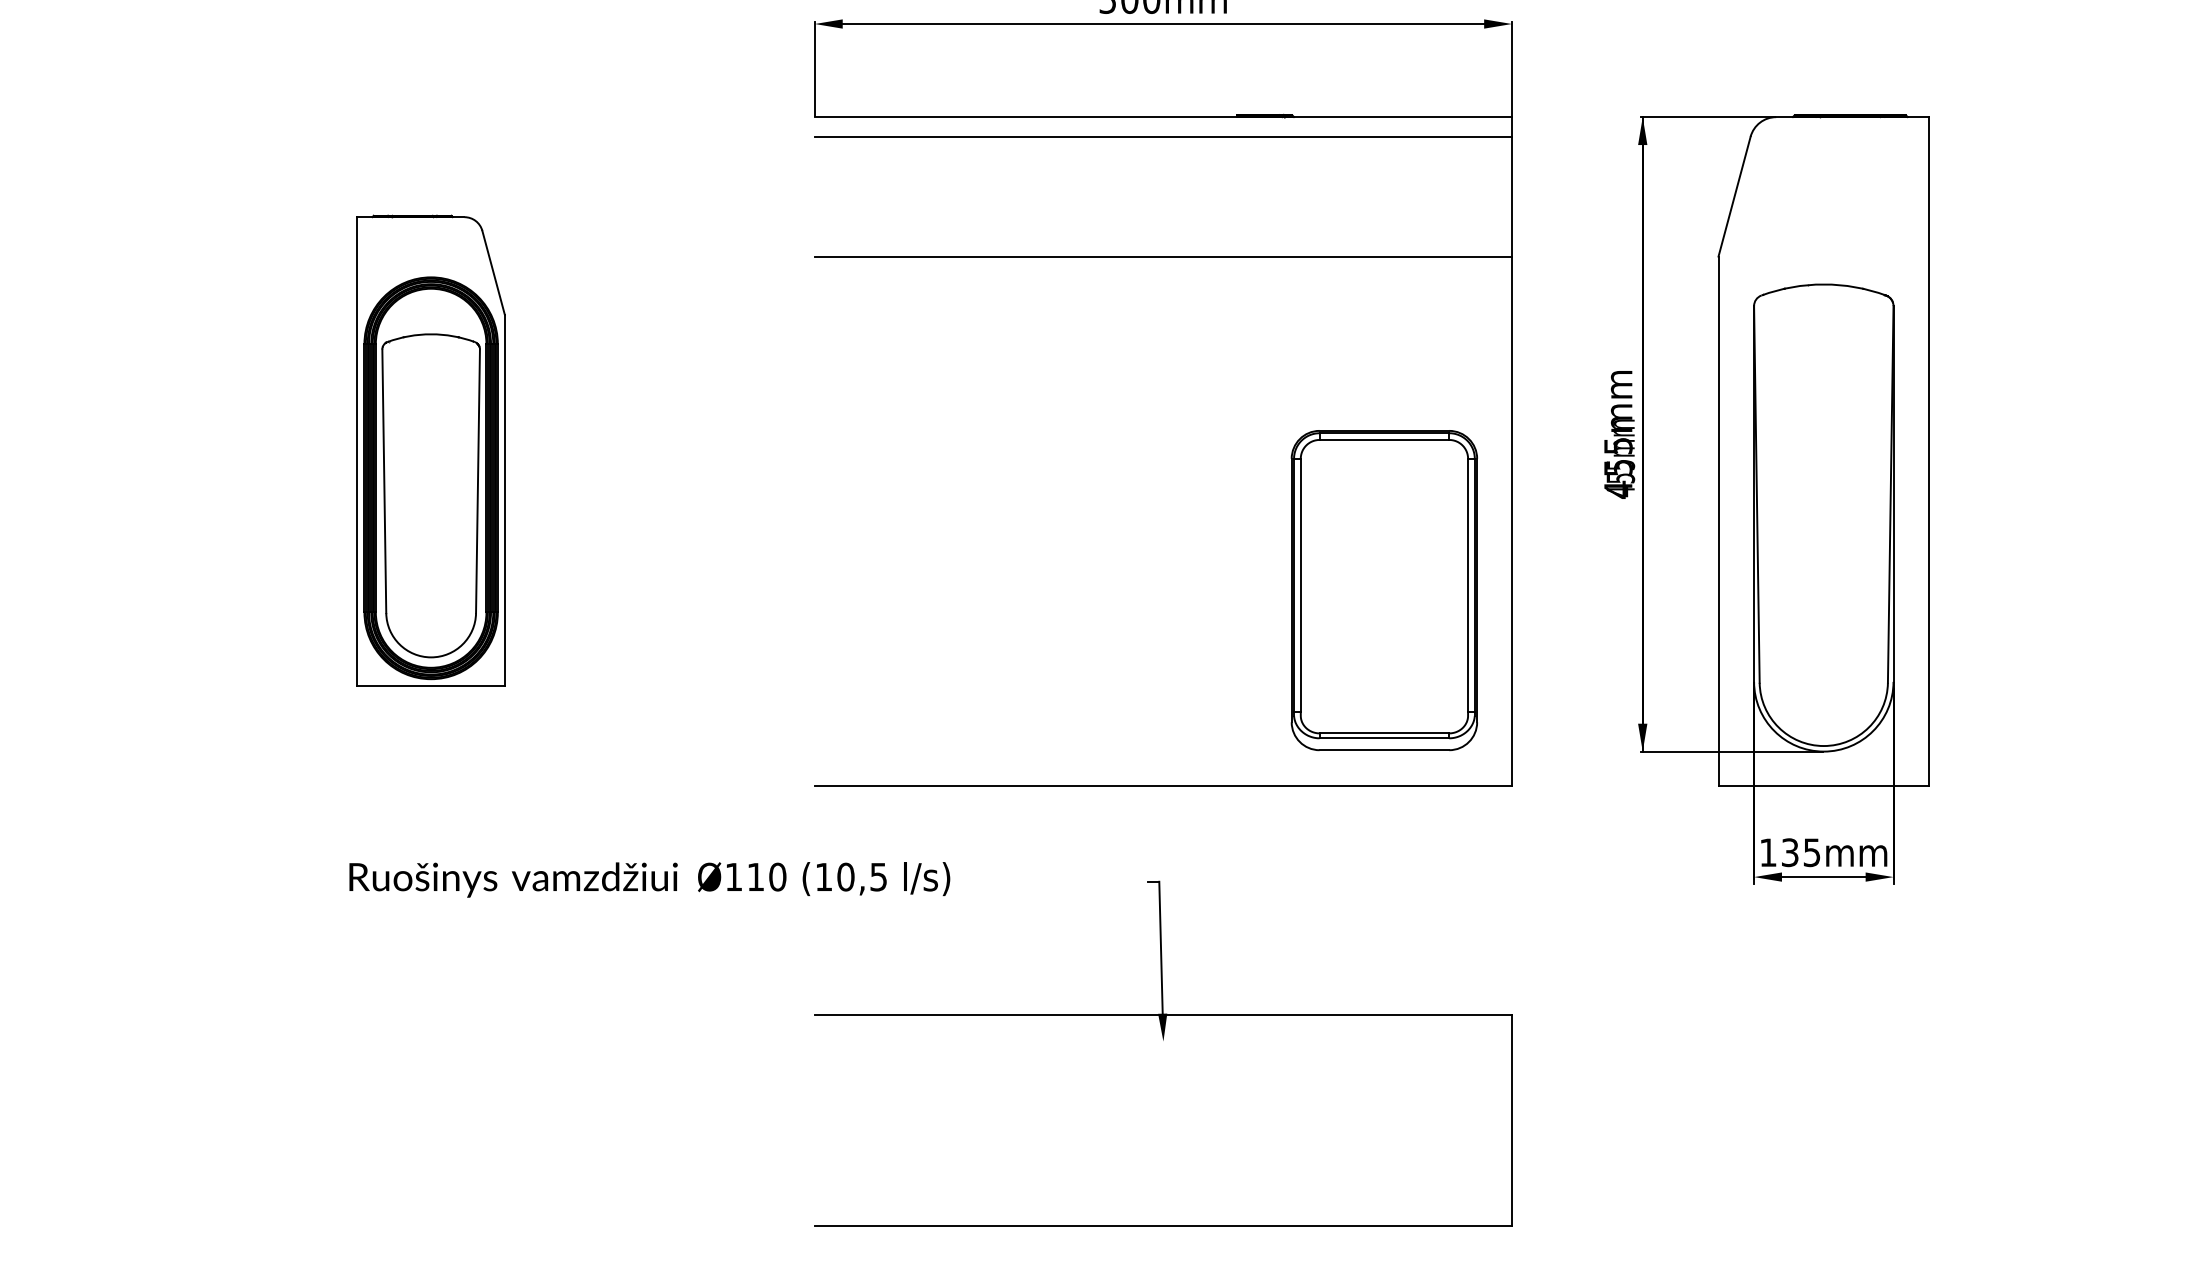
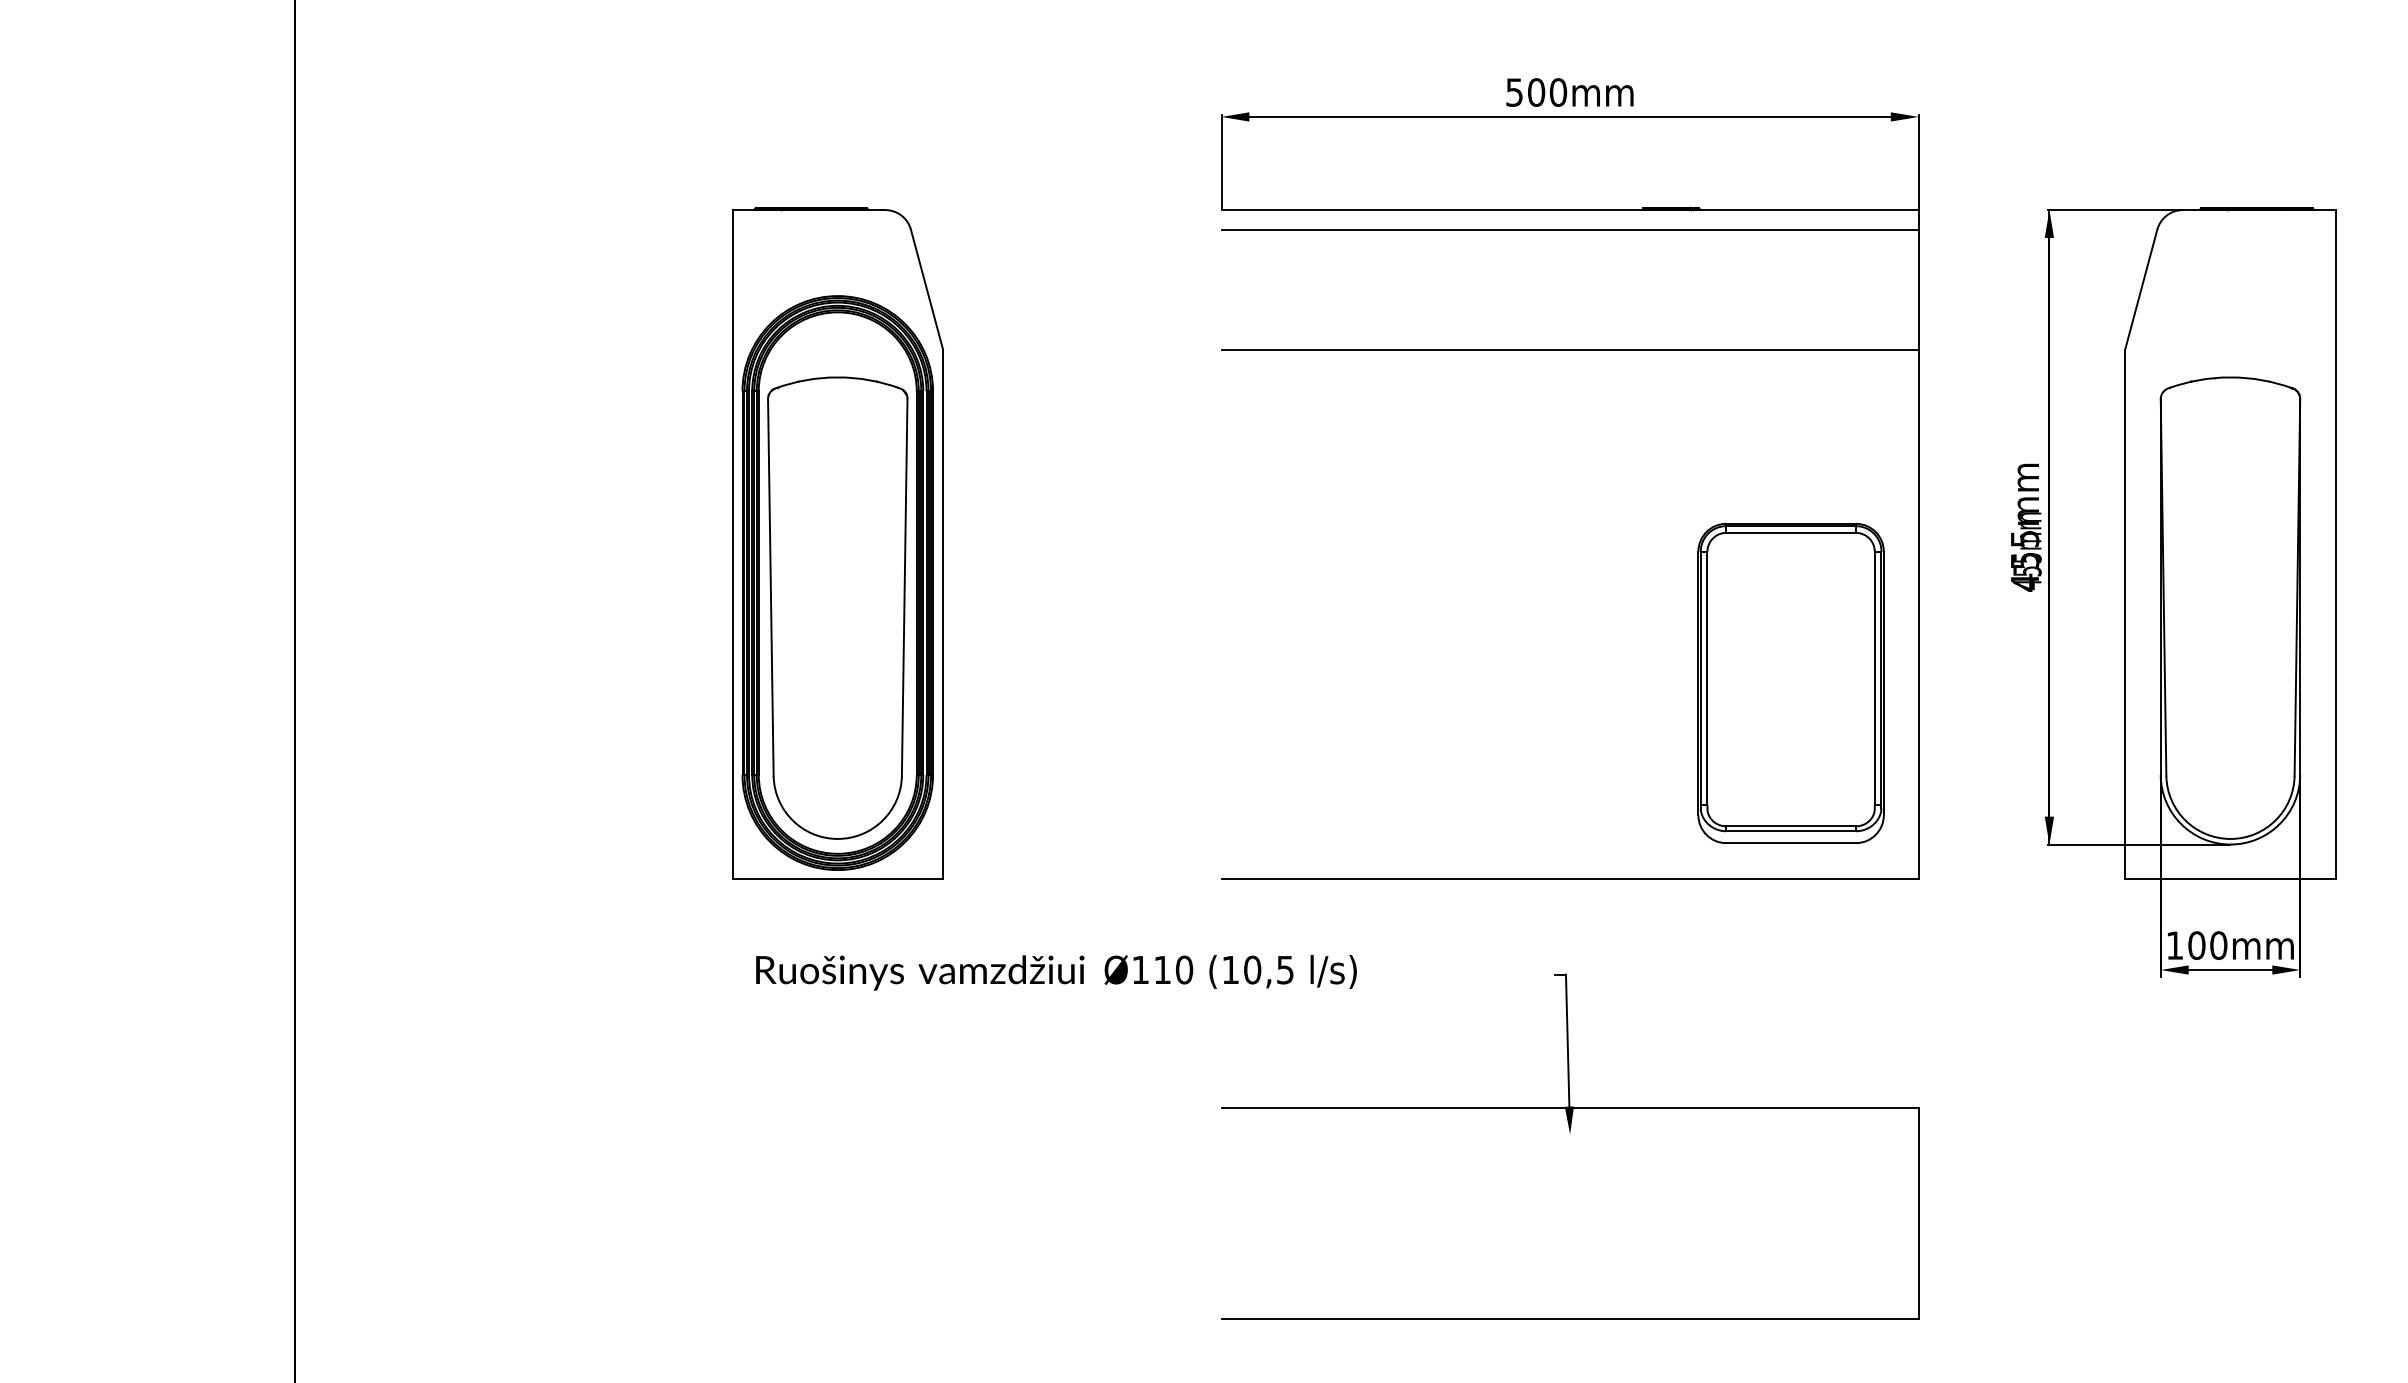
part: (430, 450) -> (837, 543), size x1.43
text: (1800, 852) -> (2207, 945), 135mm -> 100mm

